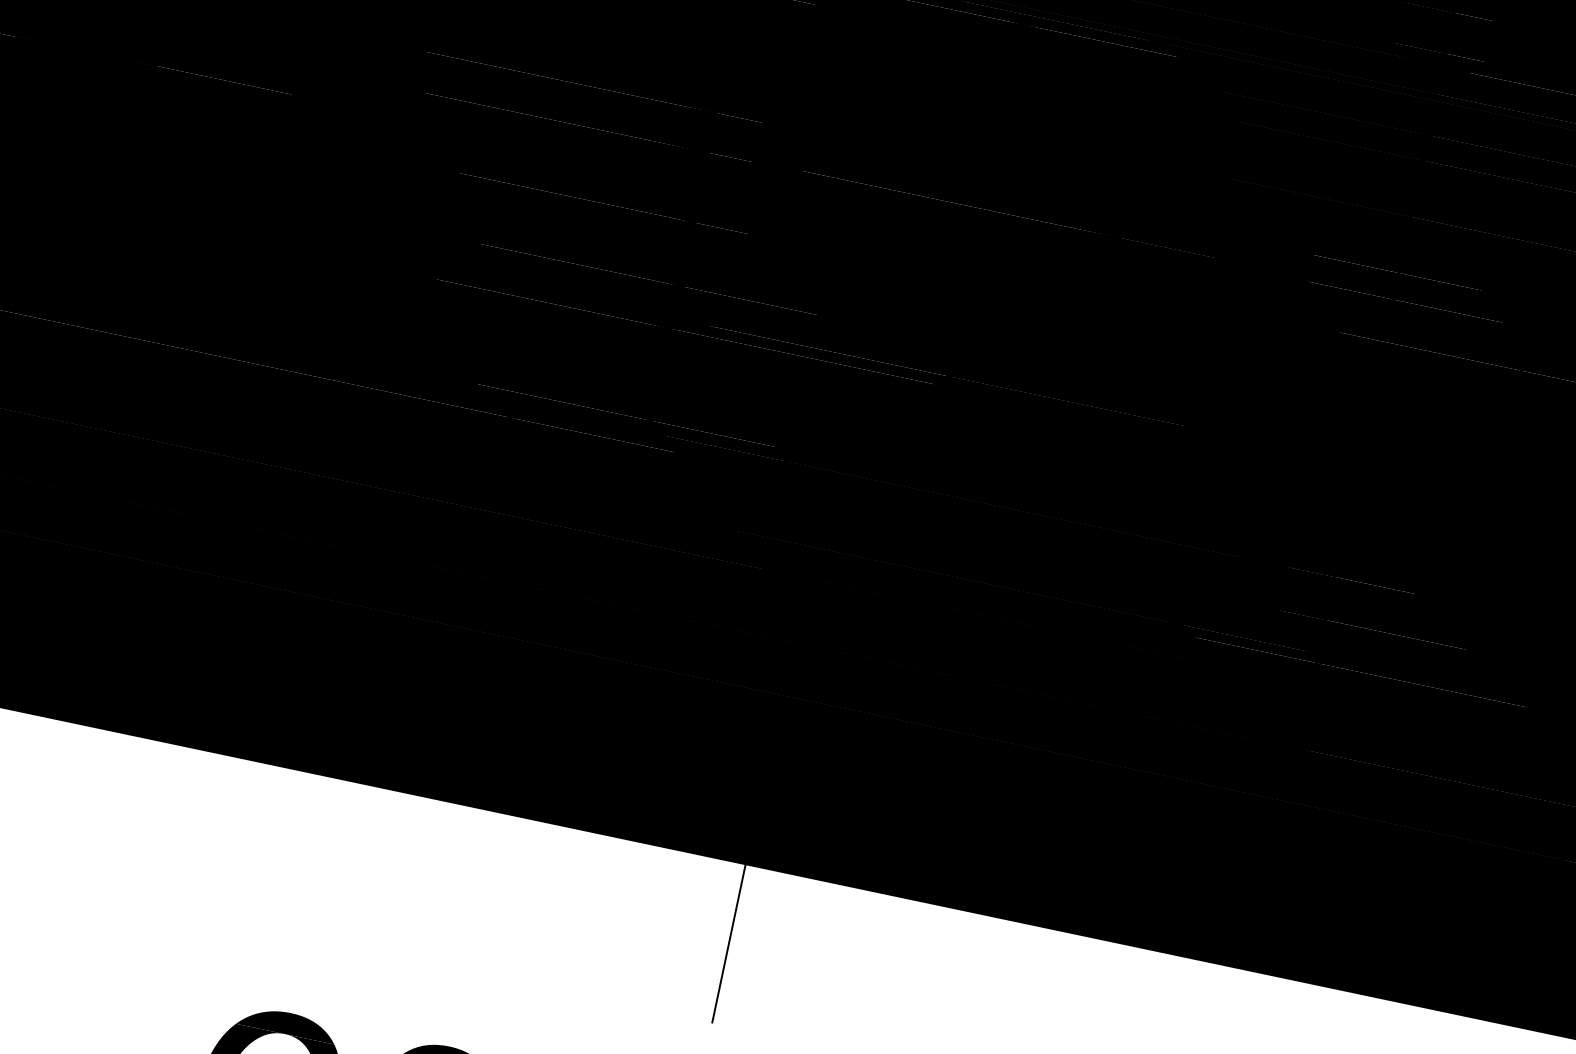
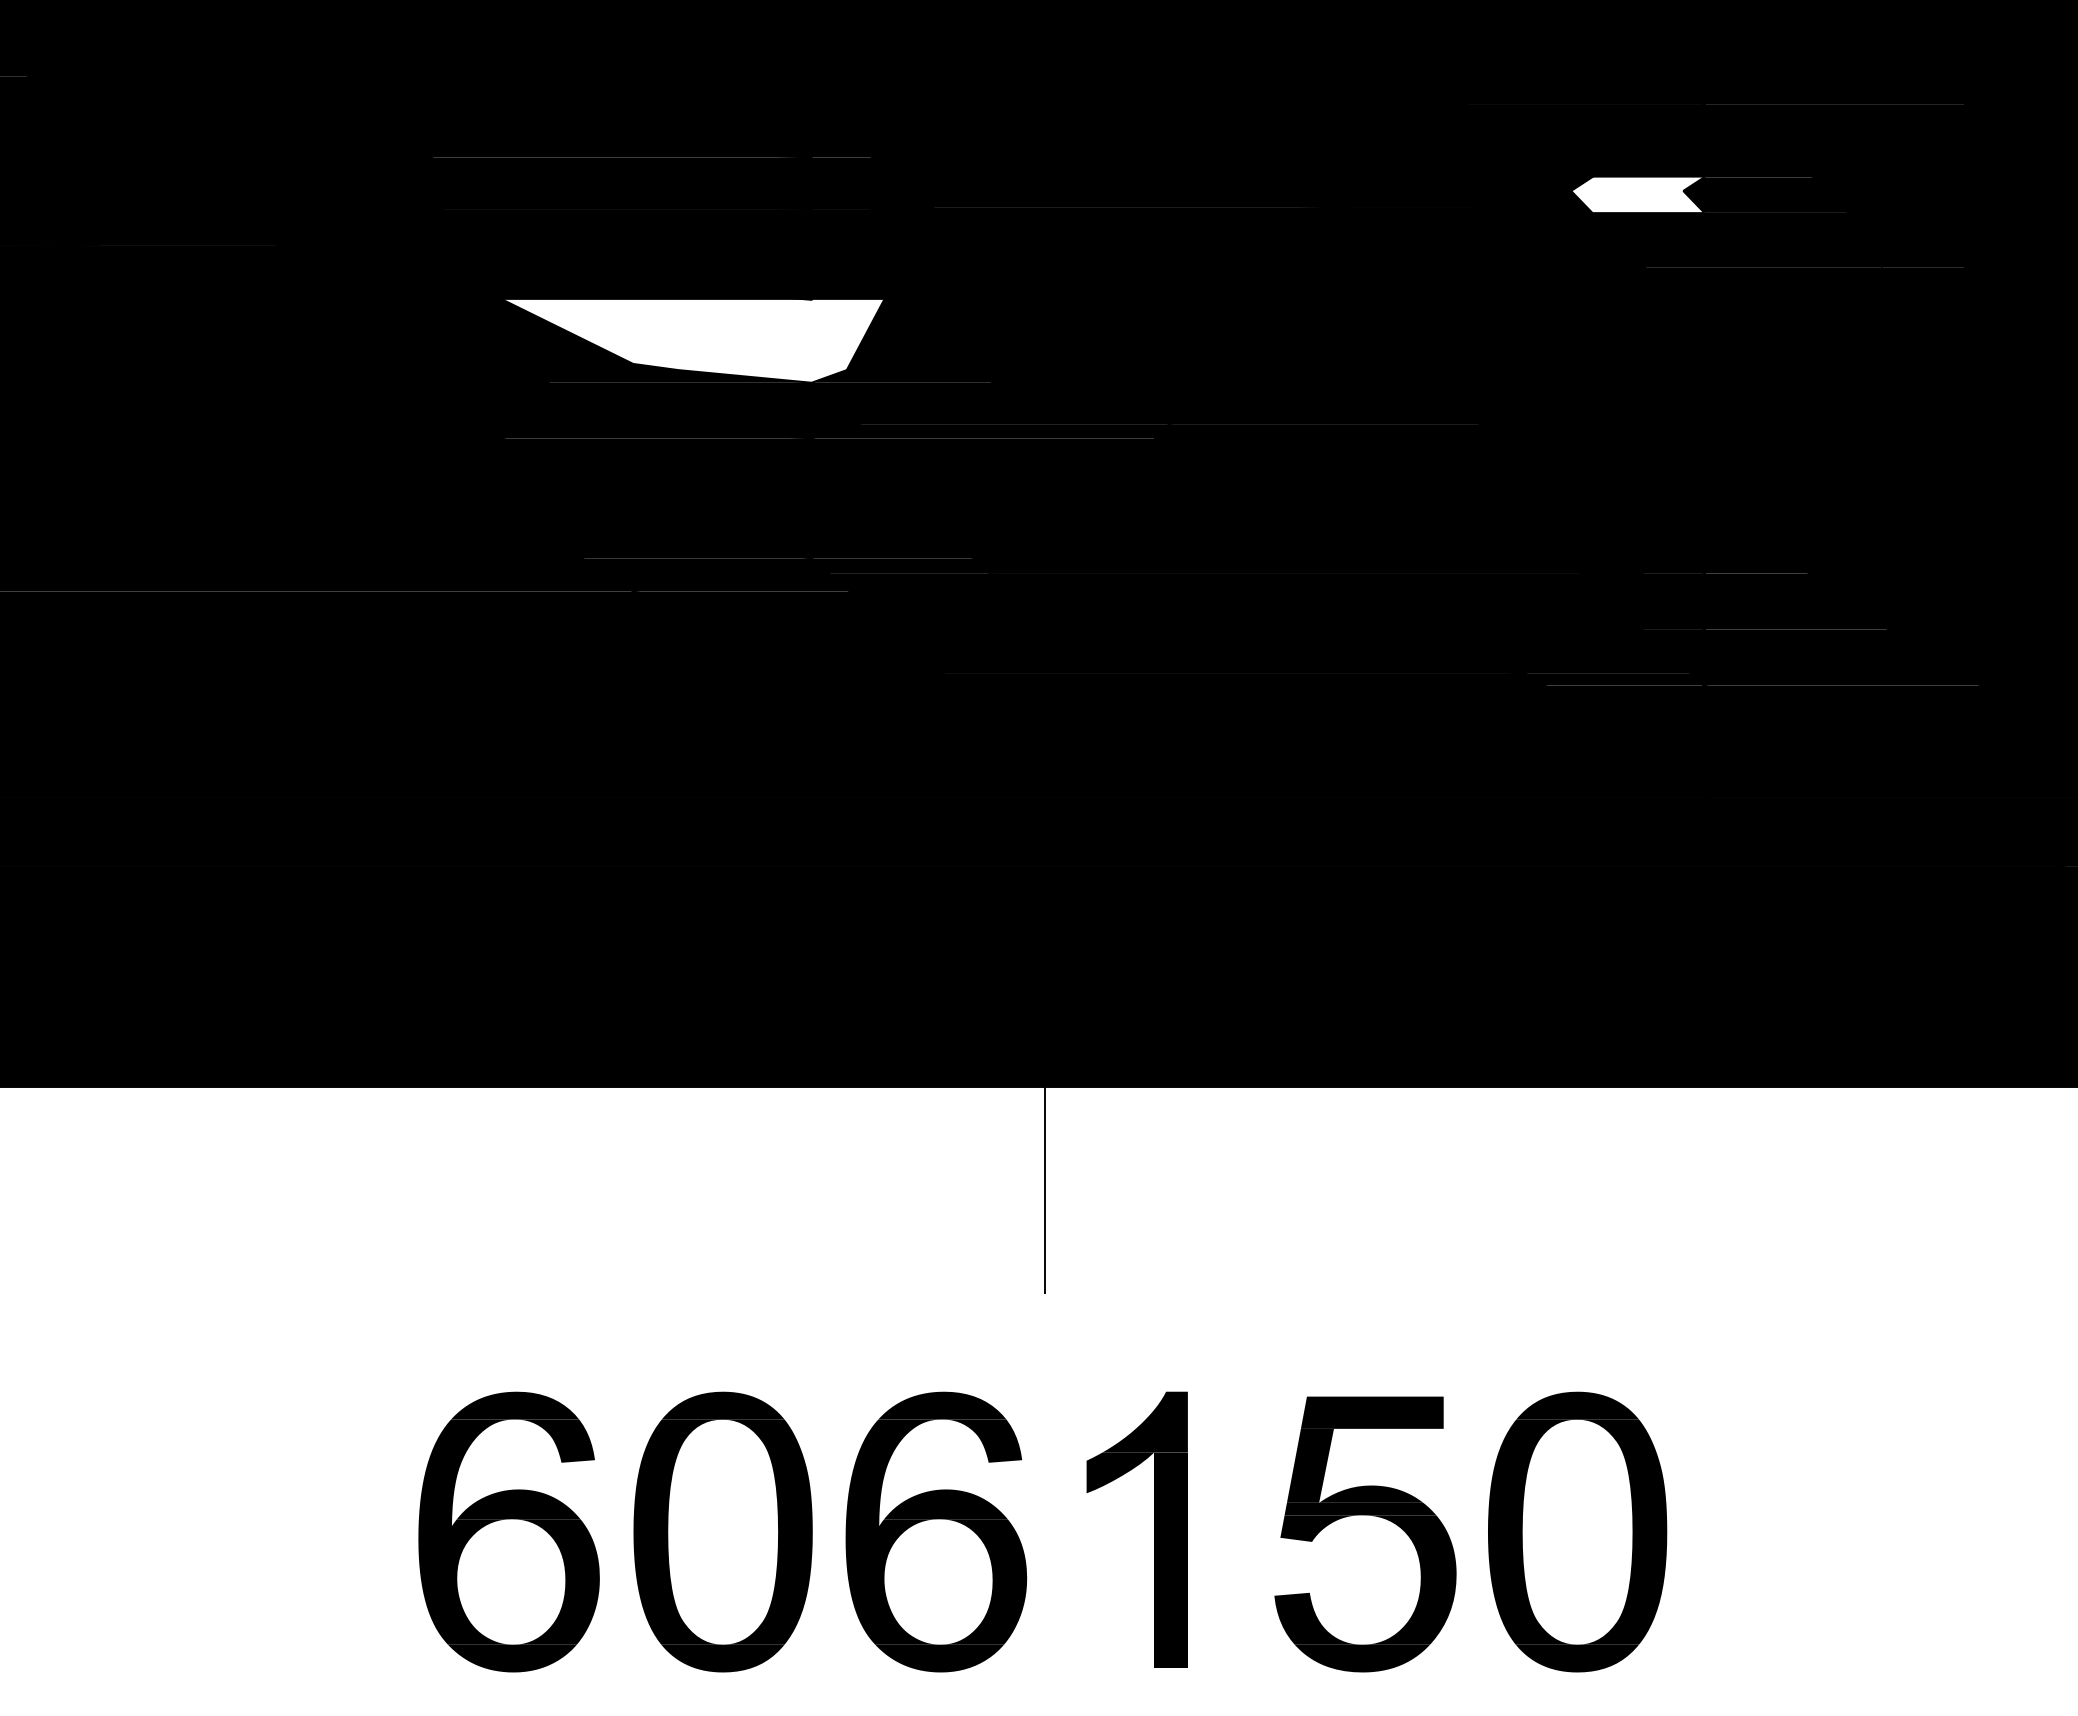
fill: (596, 234) -> (693, 340), removed
fill: (1345, 275) -> (1637, 194), removed

